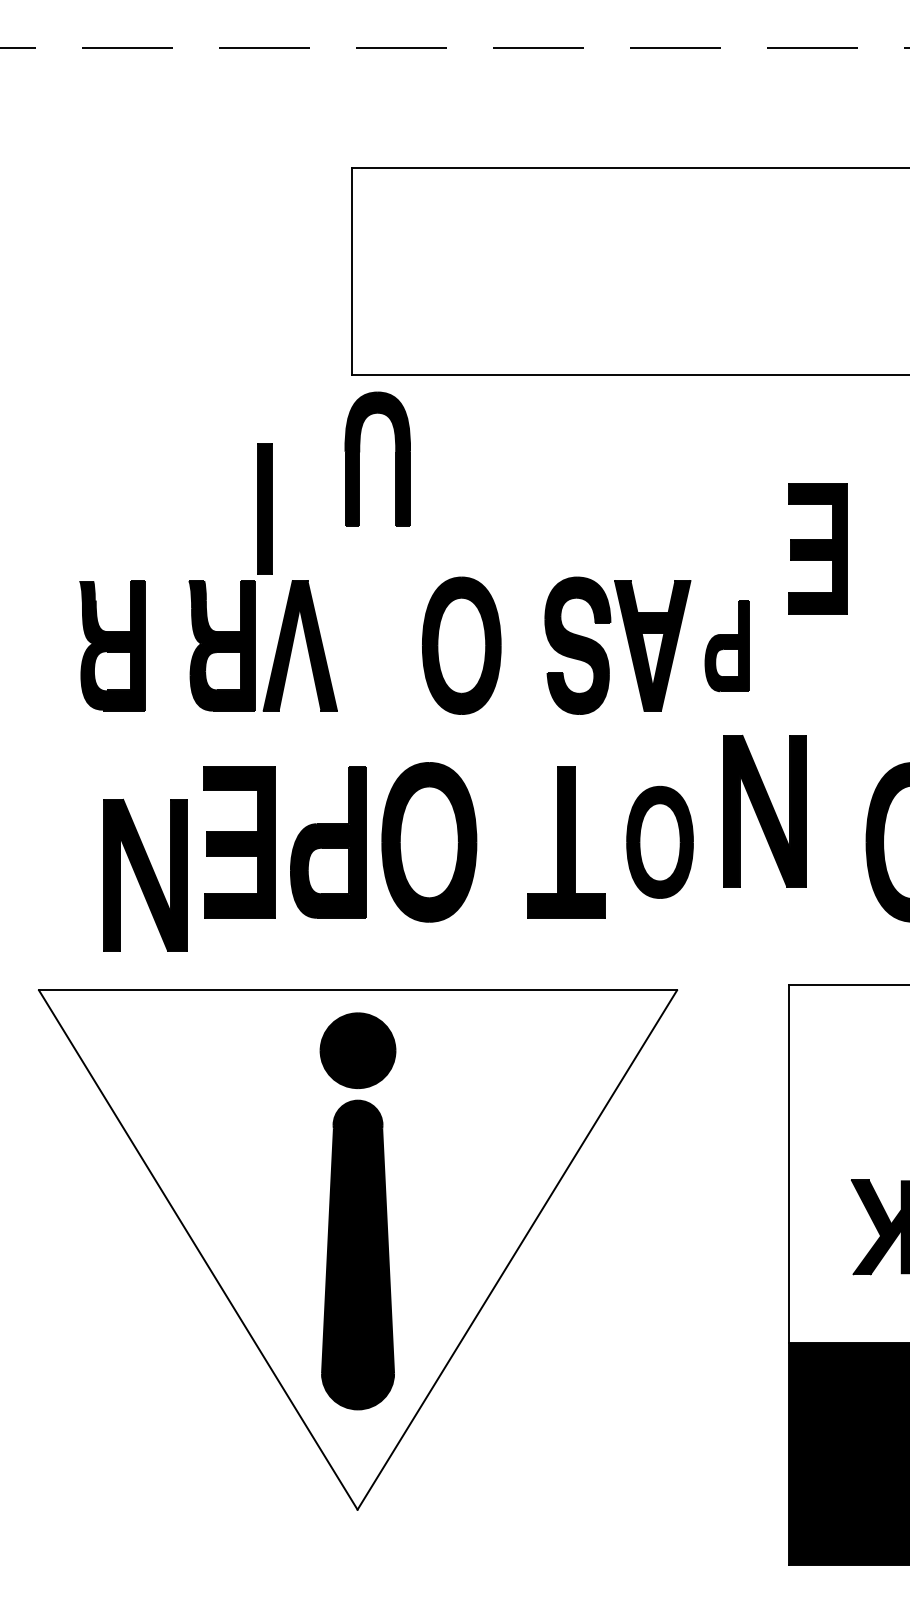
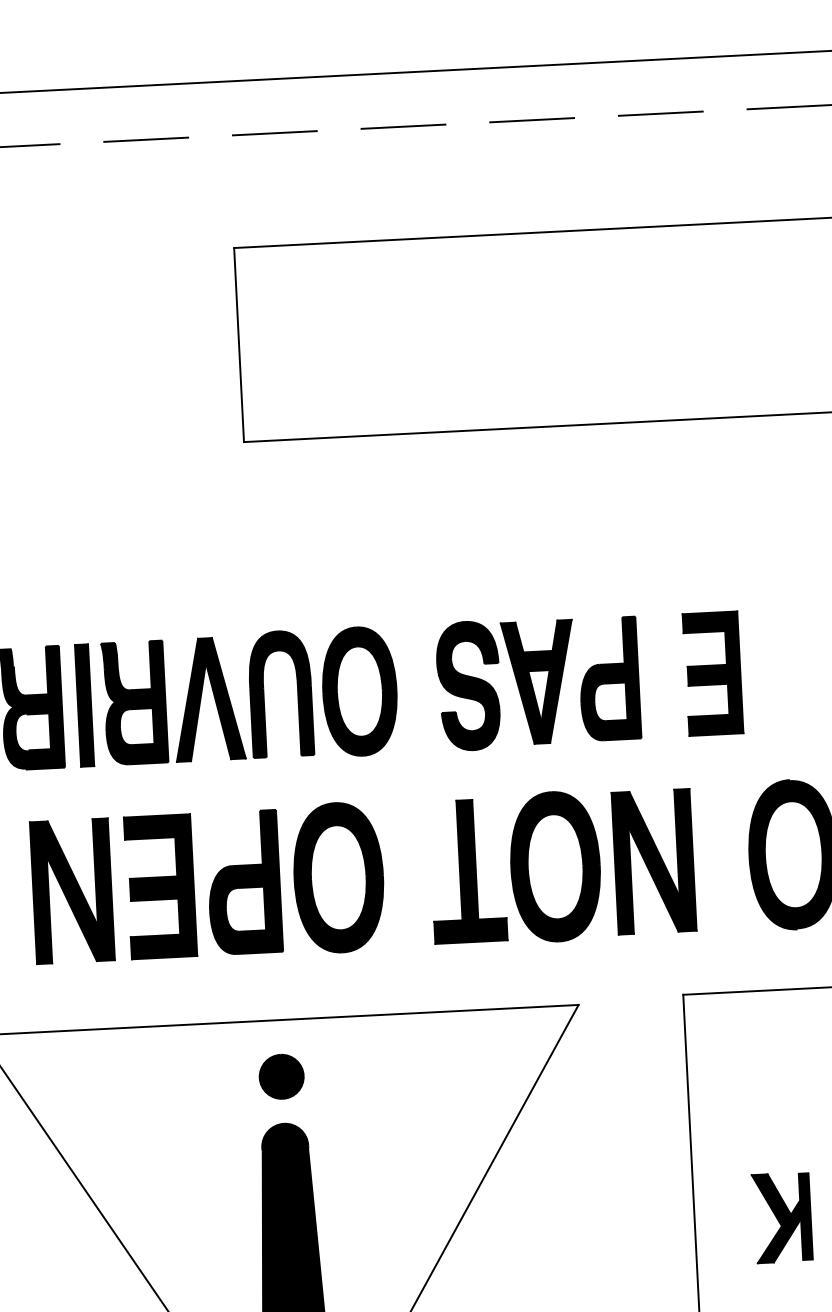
part: (359, 458) -> (263, 694), moved
part: (264, 508) -> (84, 705), moved
part: (817, 548) -> (712, 673), moved
part: (726, 645) -> (608, 678), size x1.43
part: (764, 810) -> (653, 861), moved
part: (659, 842) -> (555, 866), size x1.43
part: (145, 874) -> (72, 890), moved
part: (357, 1050) -> (281, 1076), size x0.62

